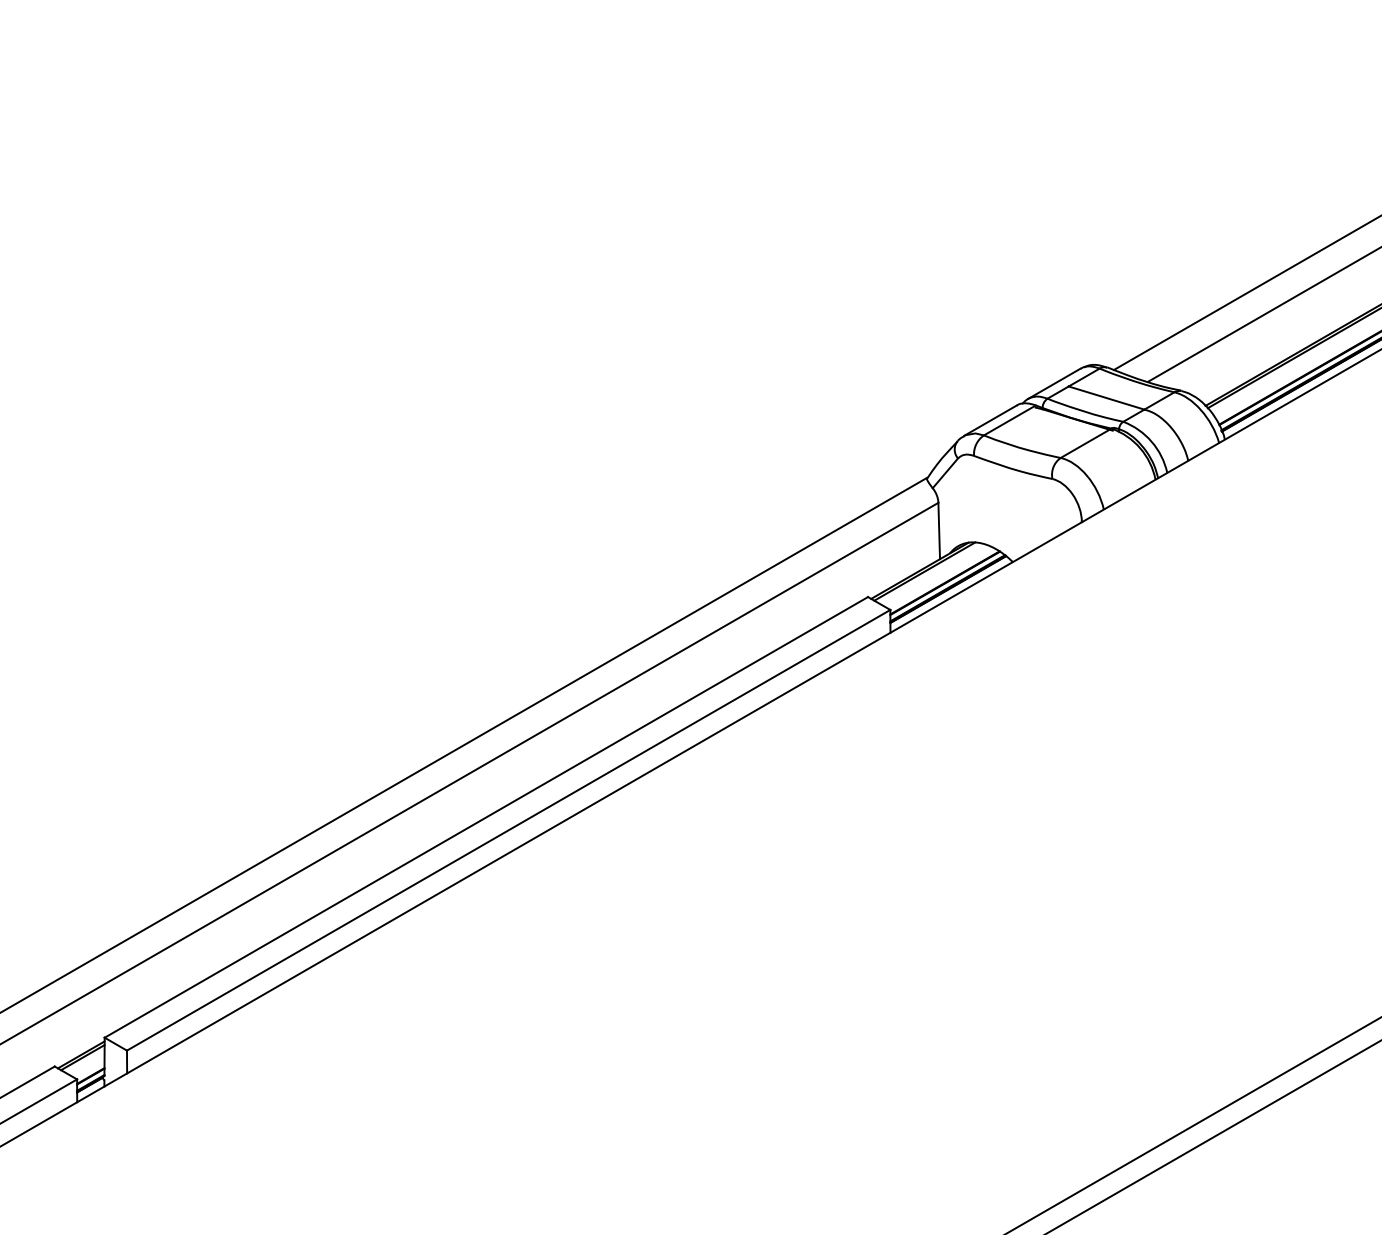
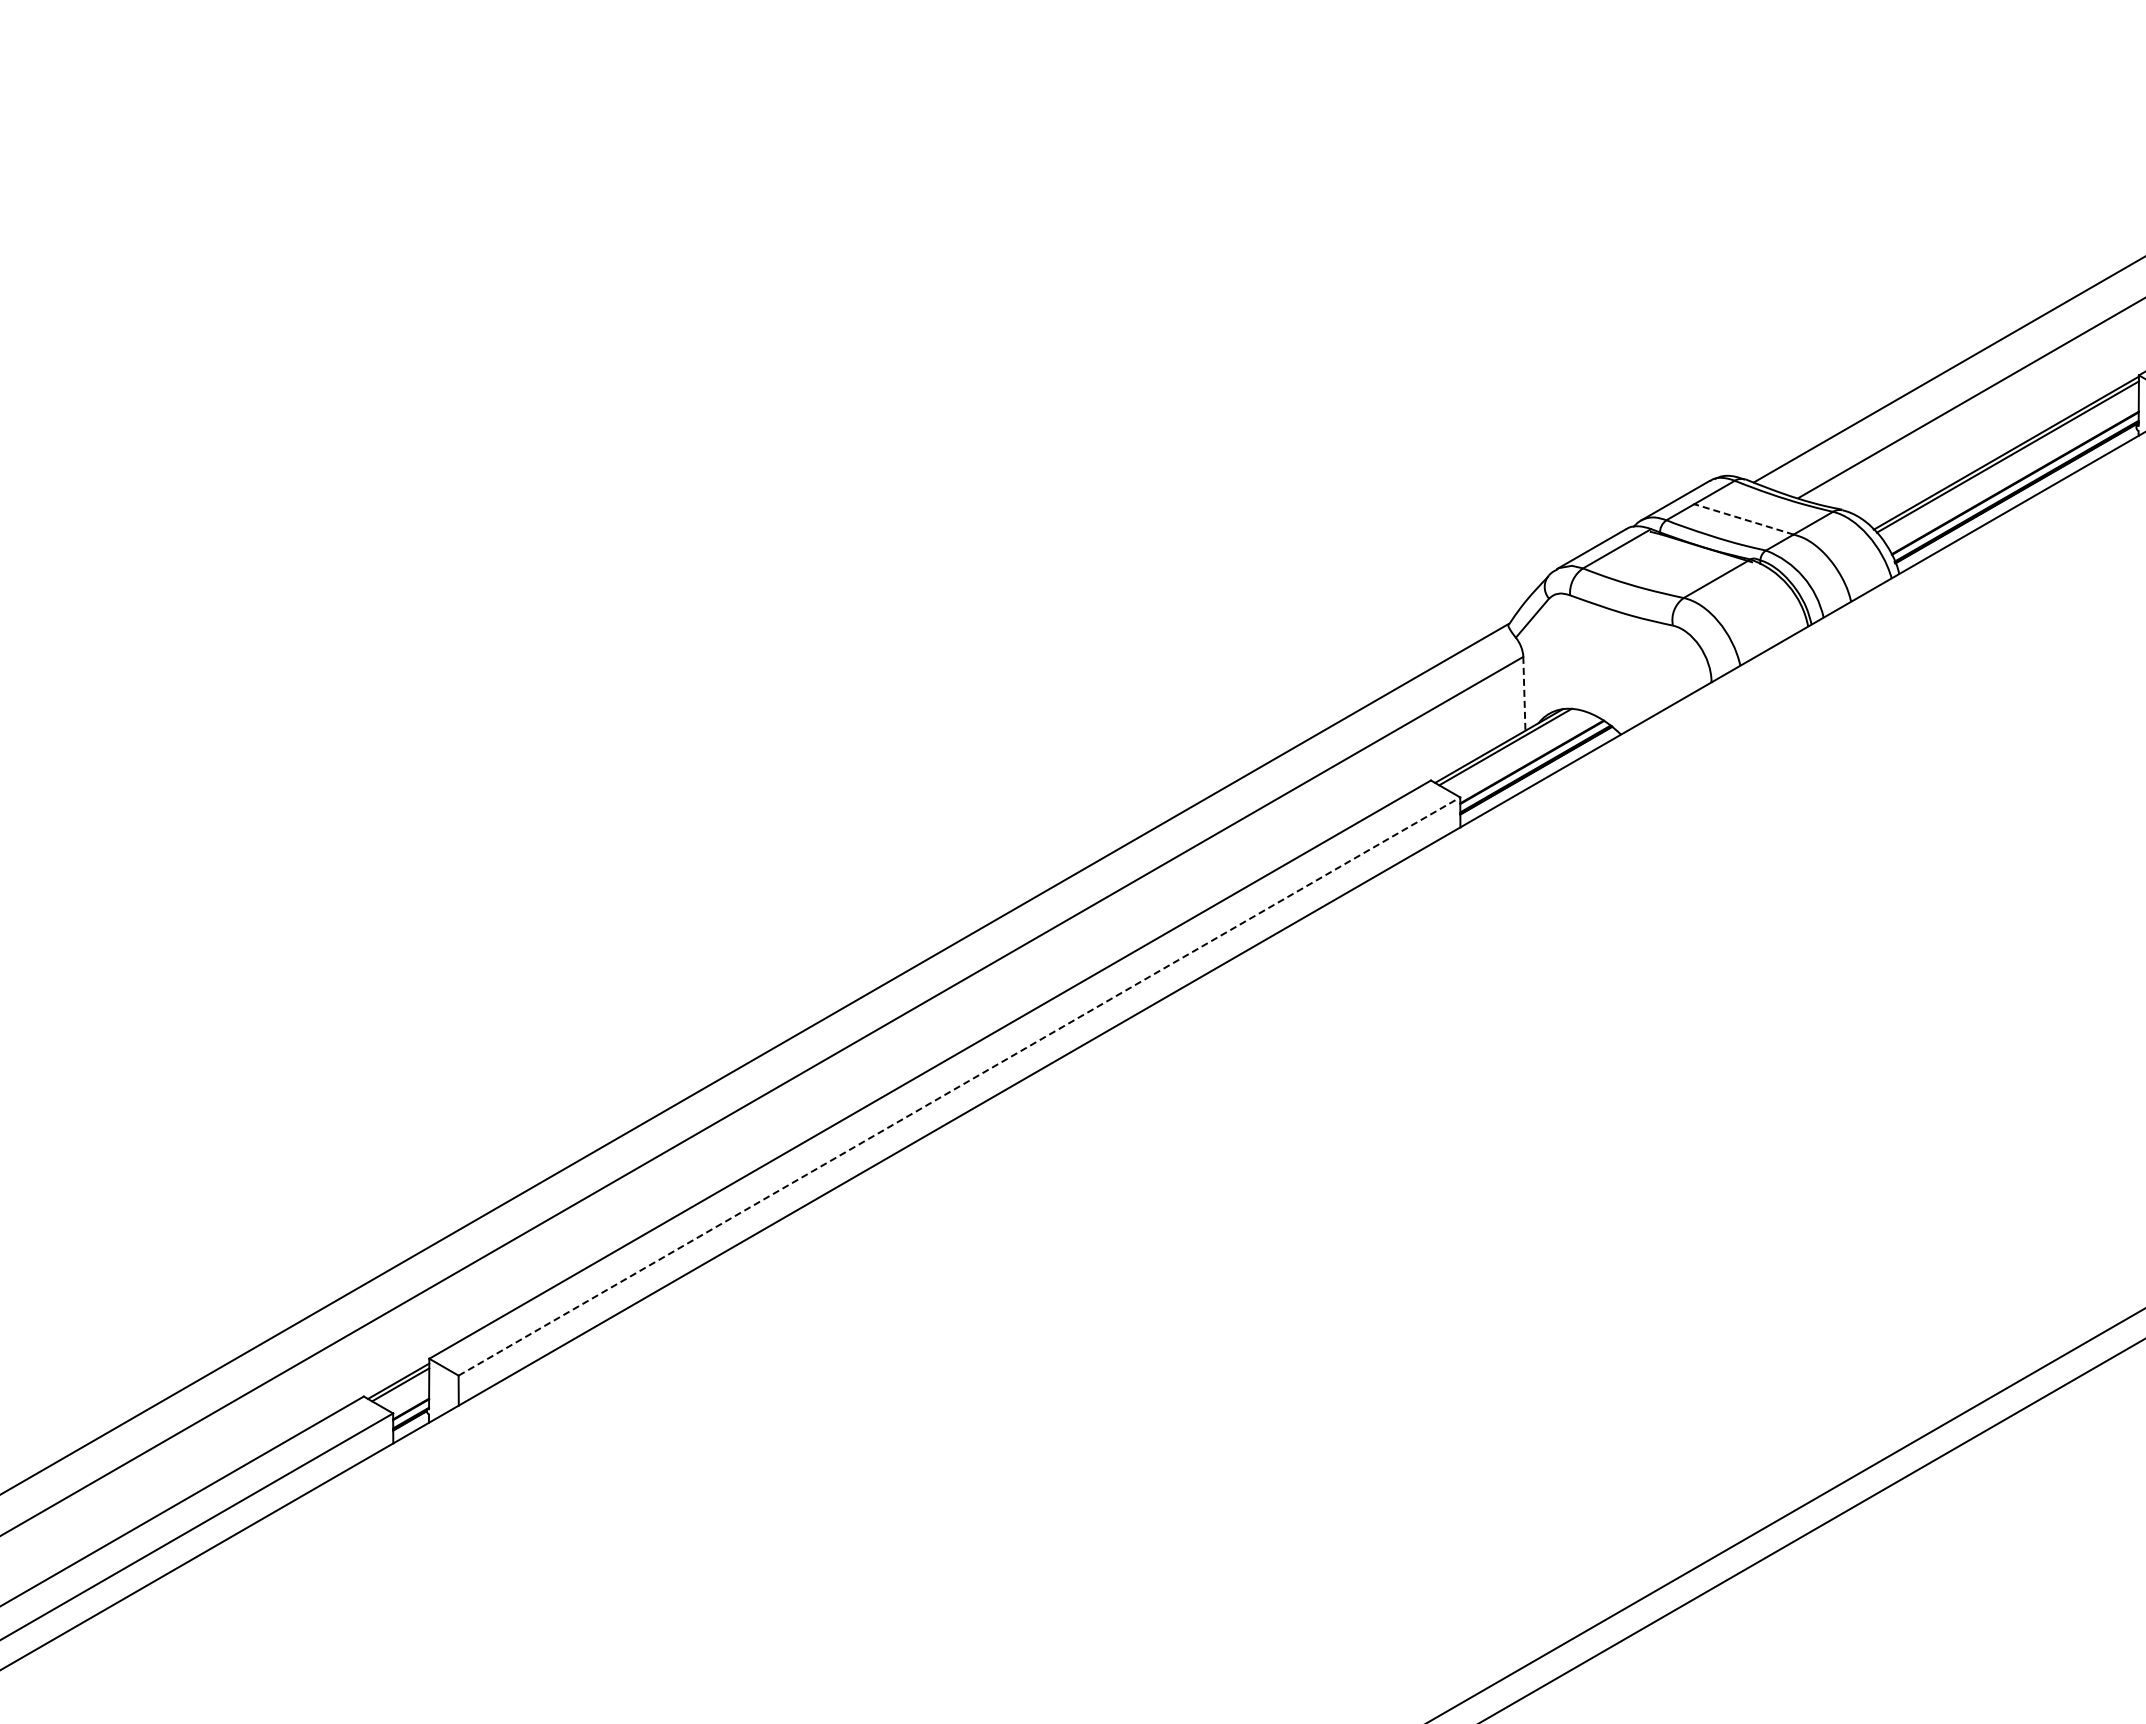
line: (1106, 398) -> (1743, 519), solid -> dashed
line: (939, 530) -> (1524, 693), solid -> dashed
line: (508, 830) -> (959, 1086), solid -> dashed

